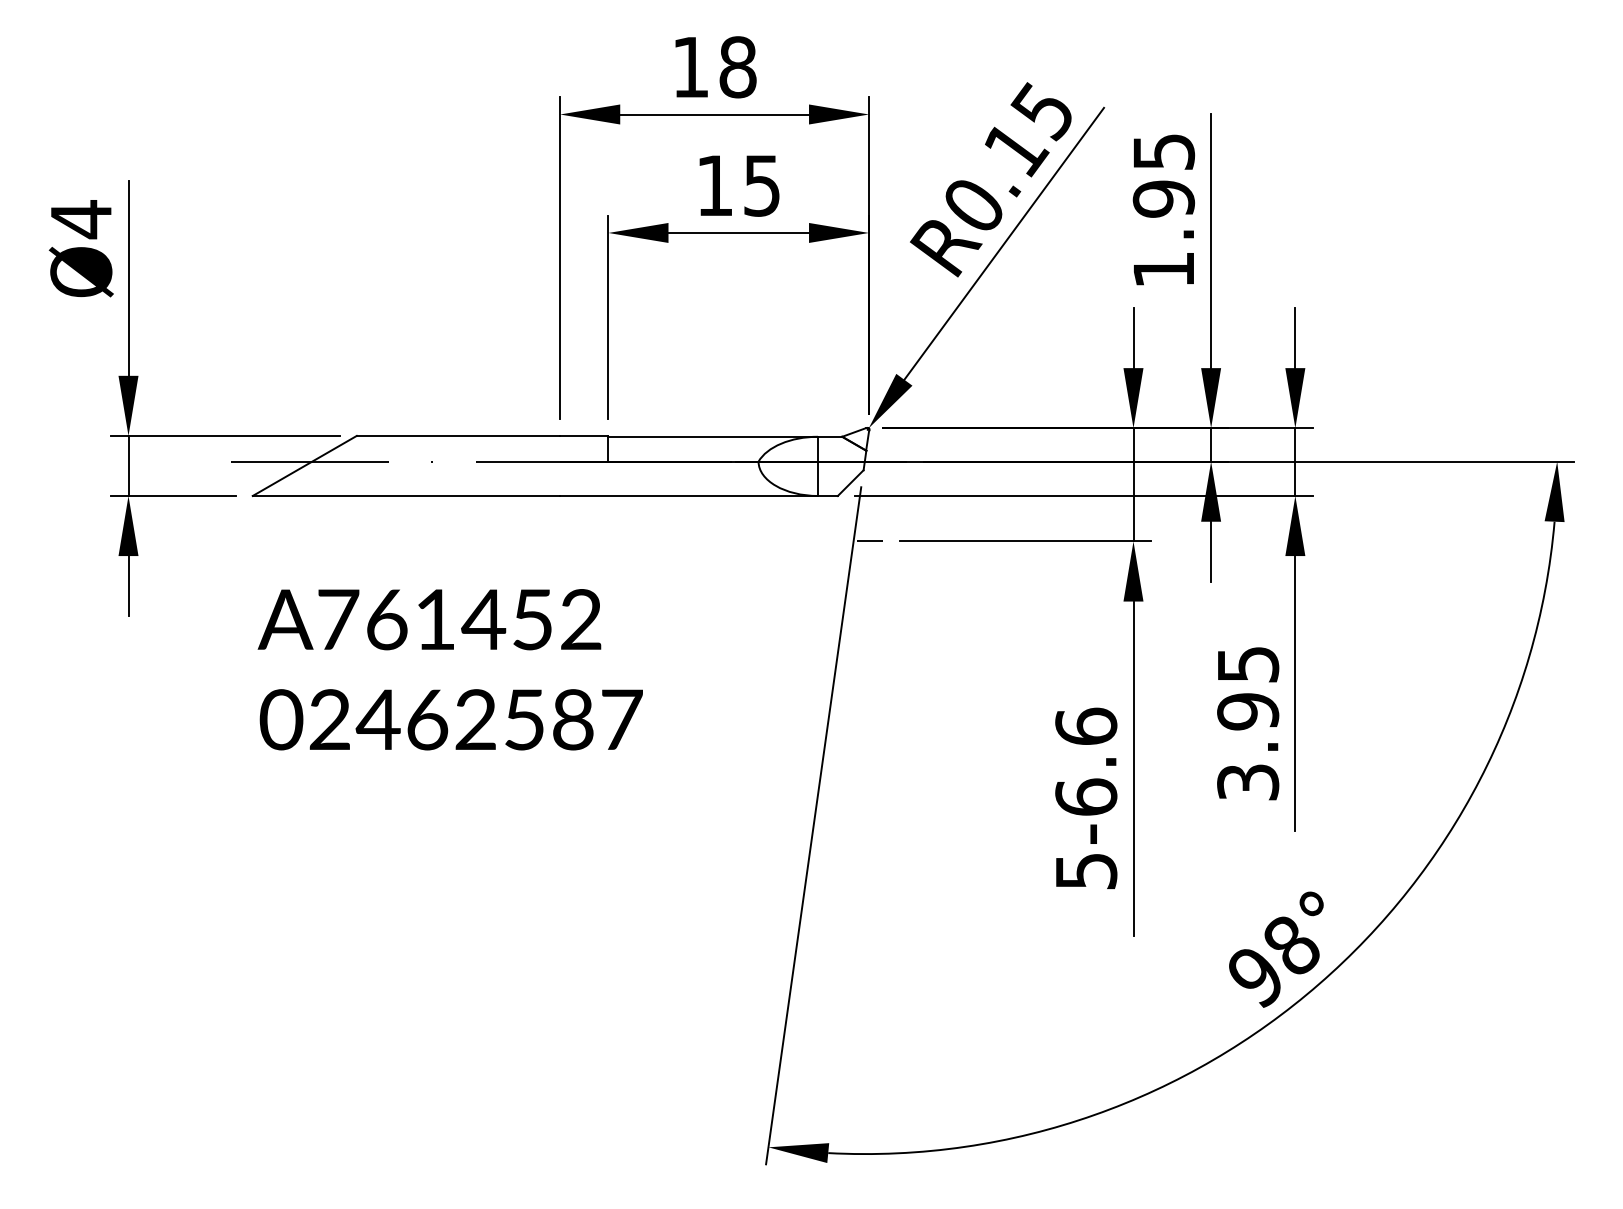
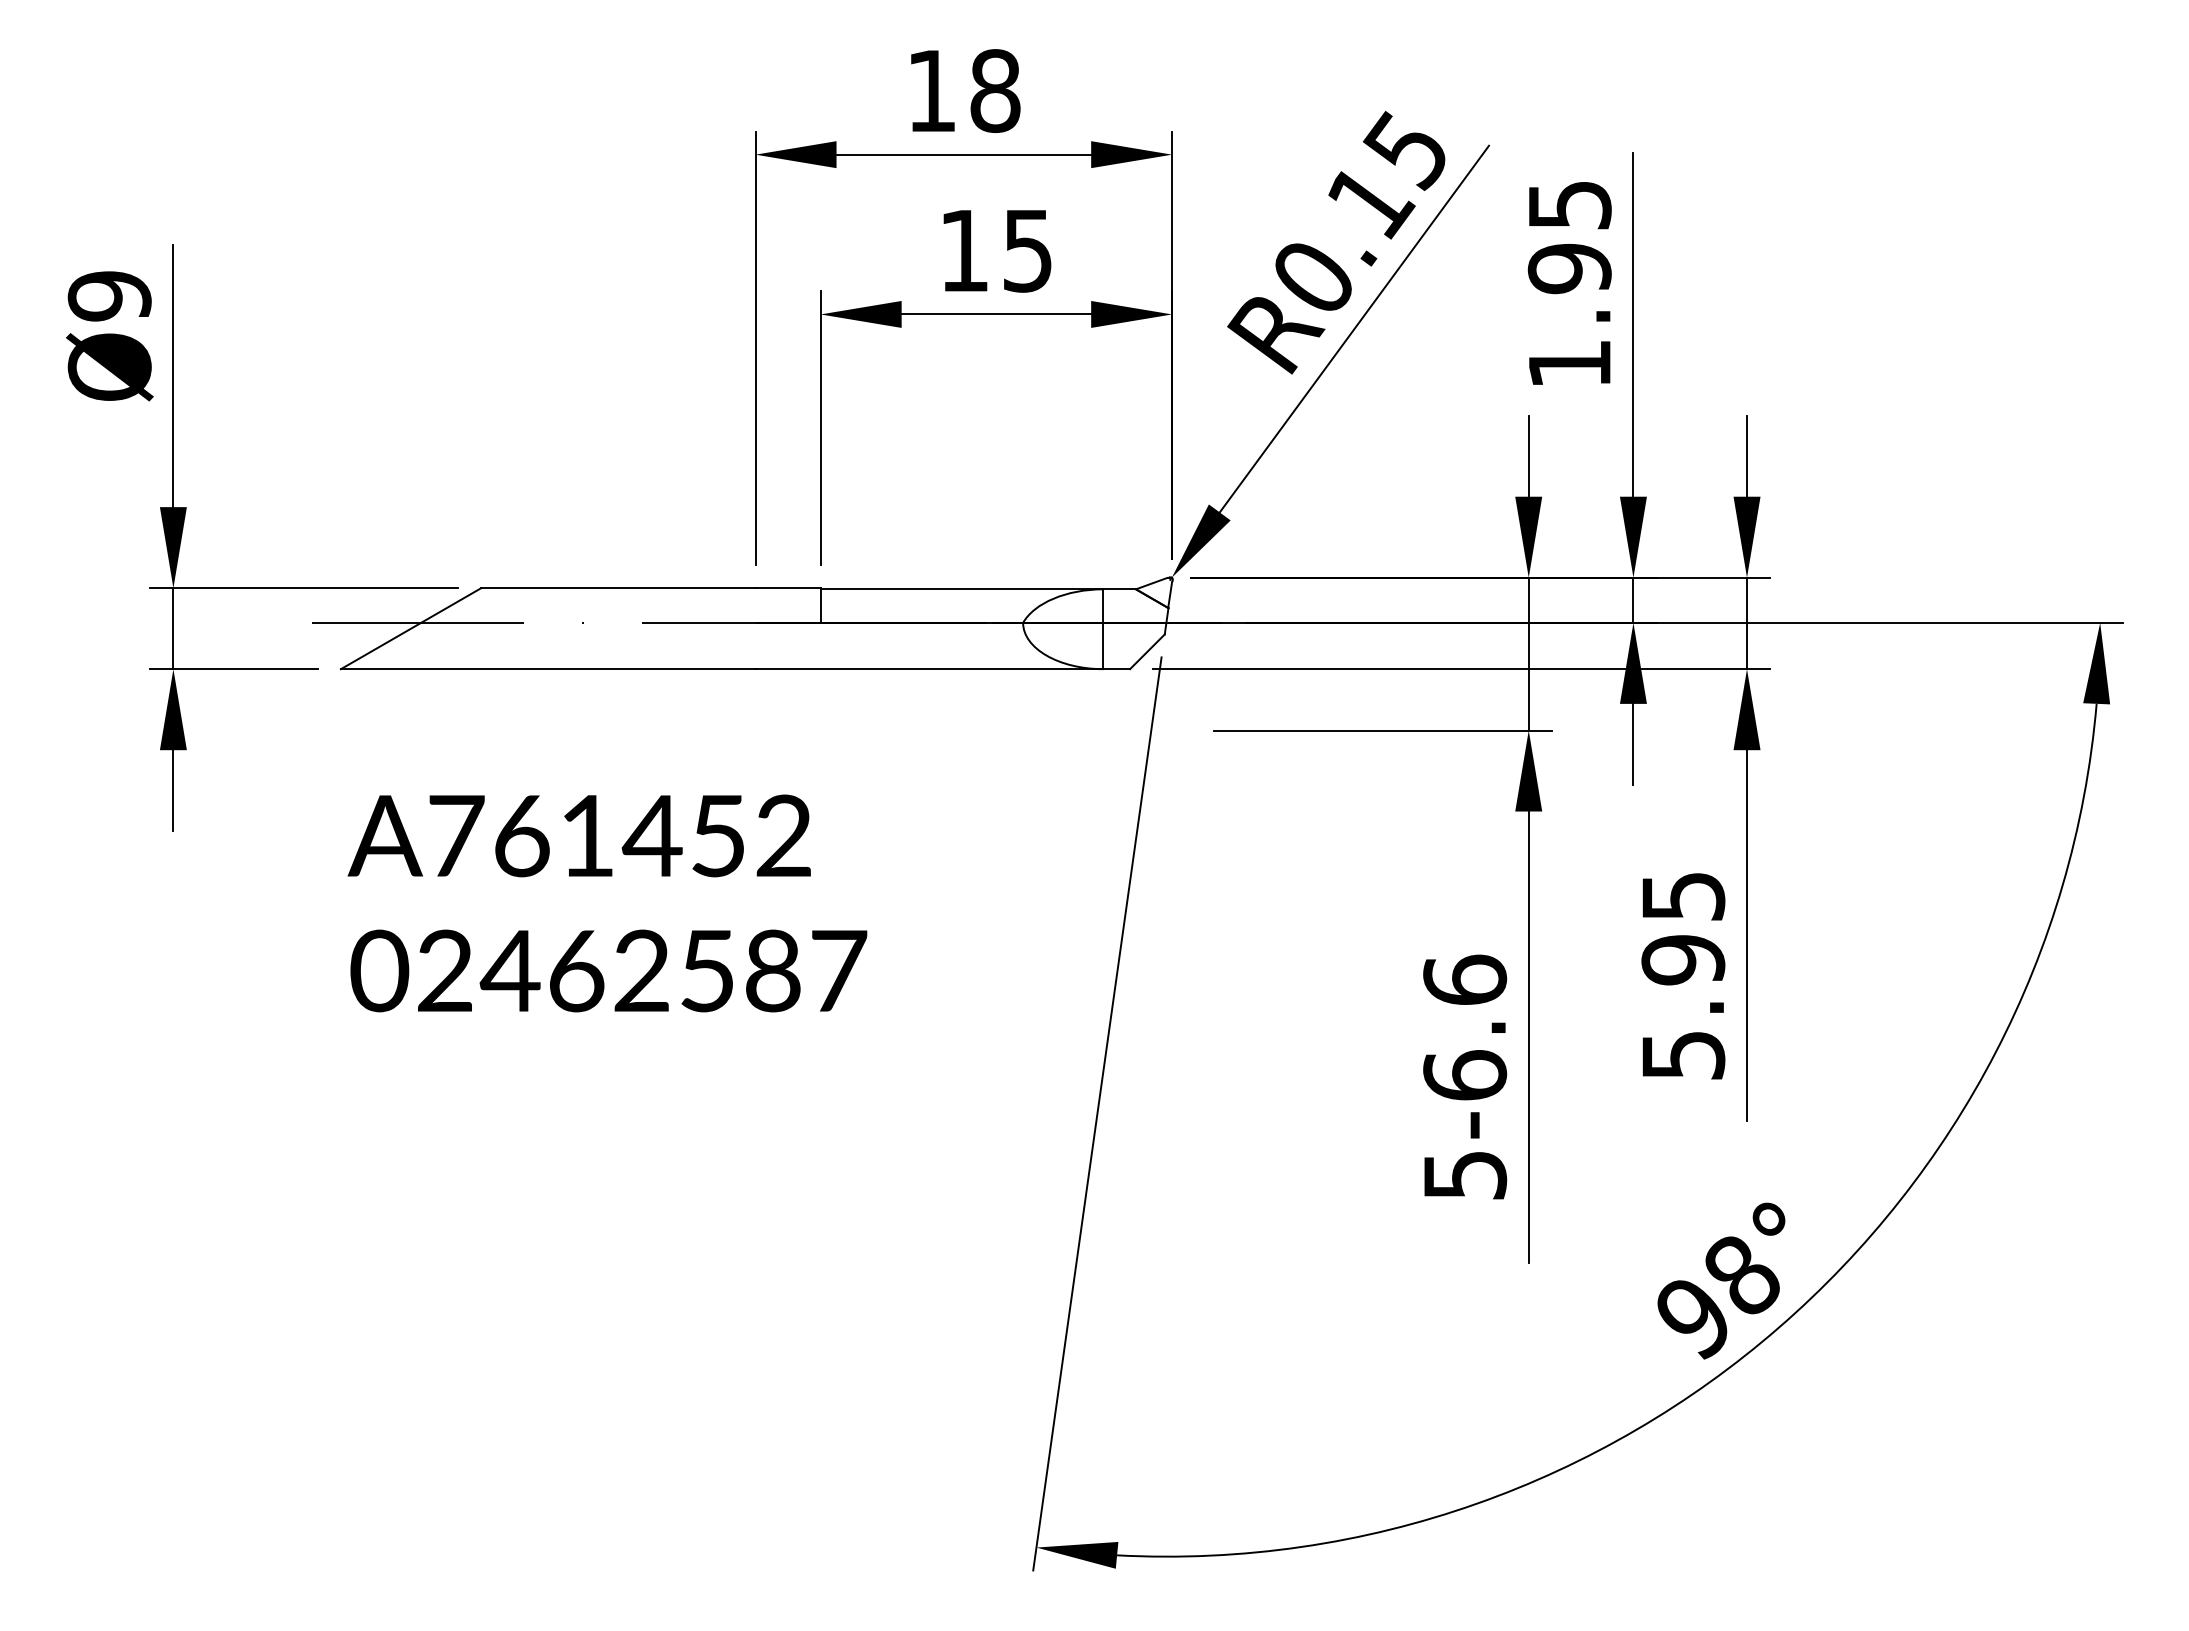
text: (81, 219) -> (109, 296), Ø4 -> Ø9
line: (869, 541) -> (1172, 730), removed
text: (1247, 782) -> (1682, 1055), 3.95 -> 5.95

